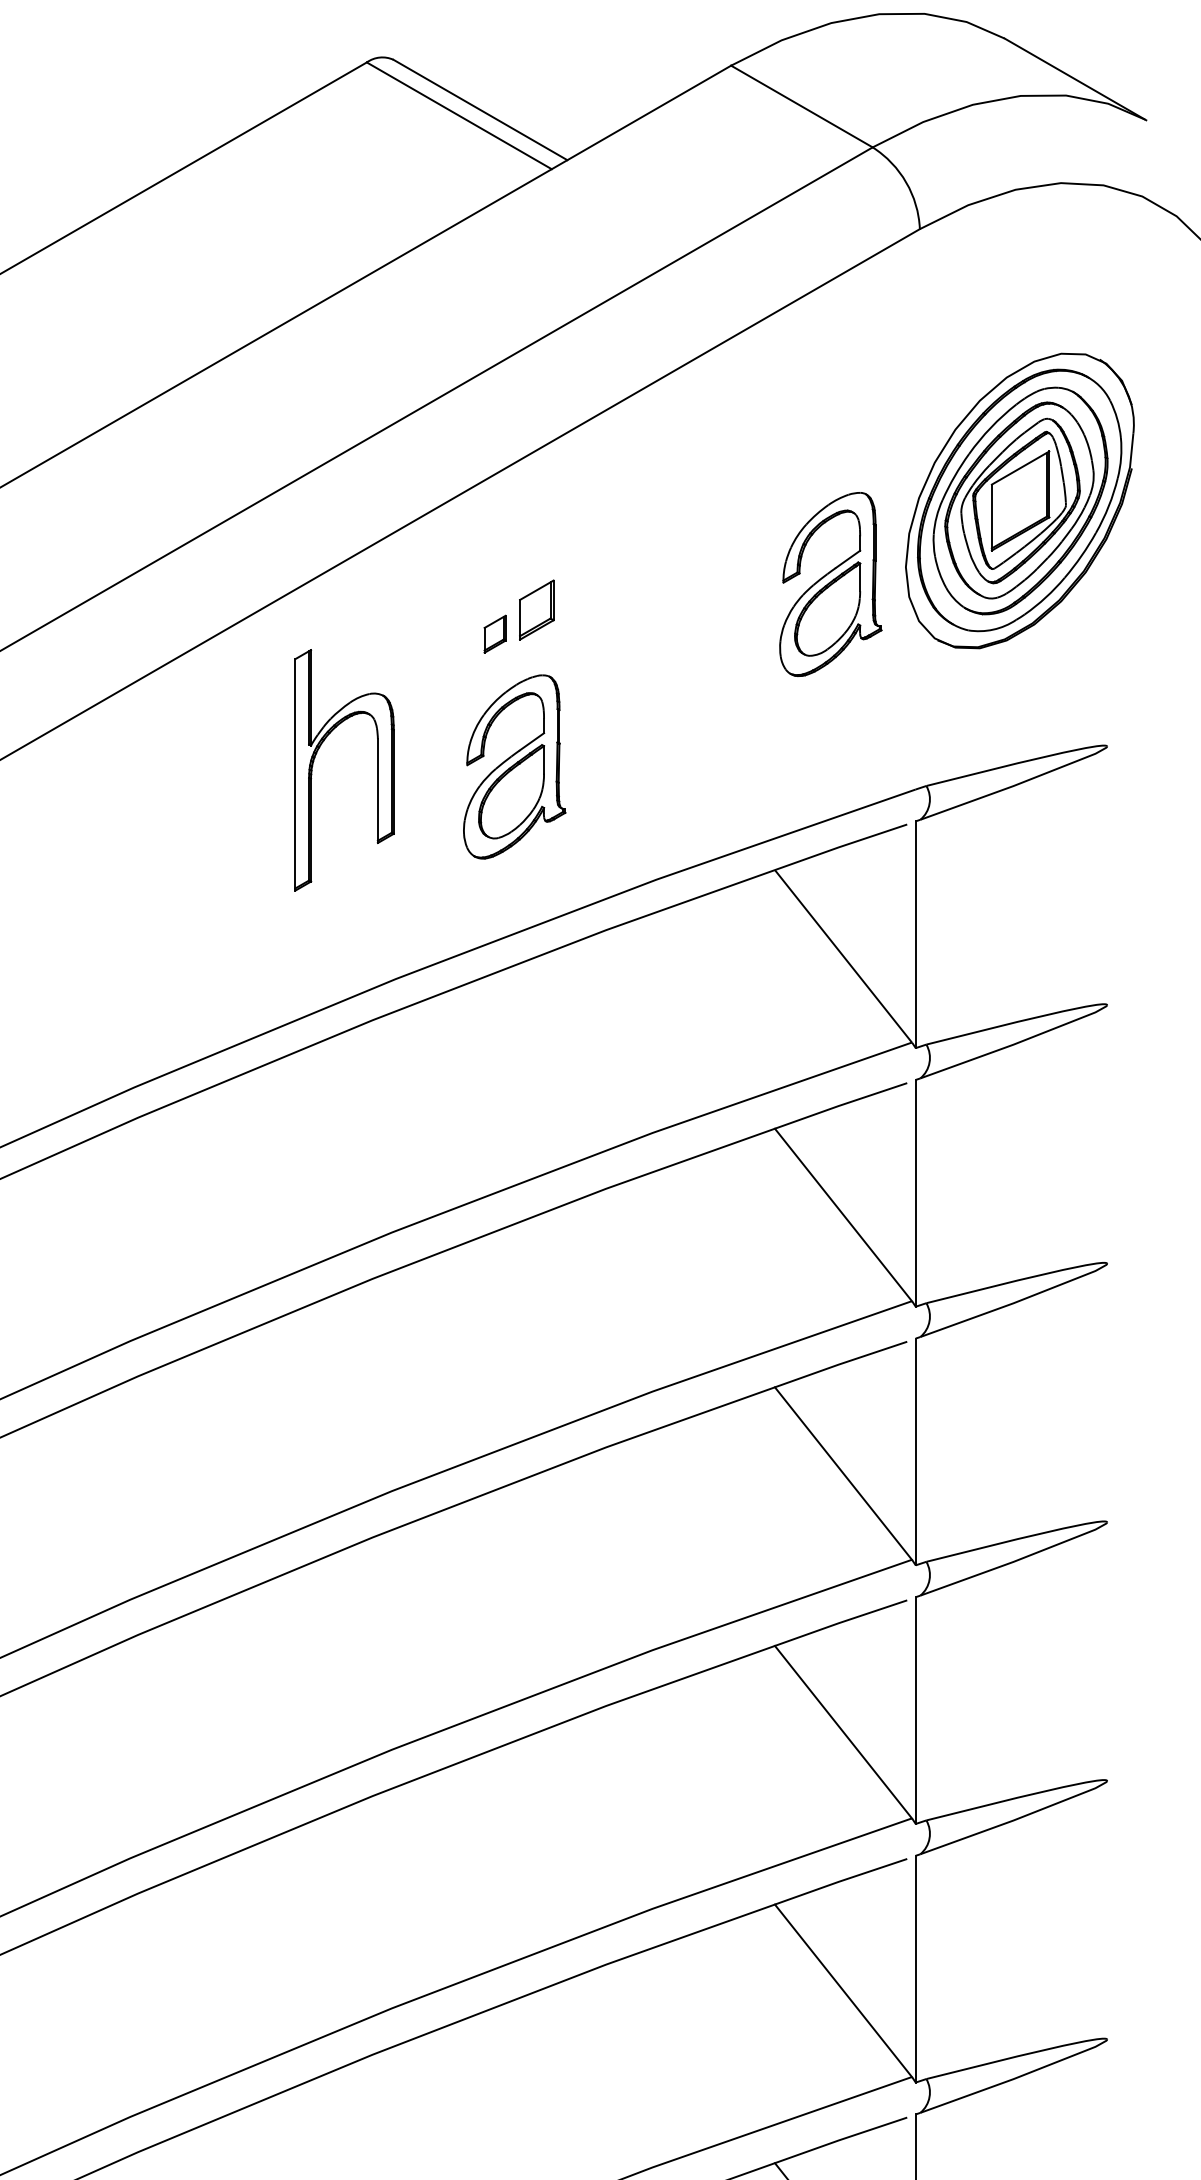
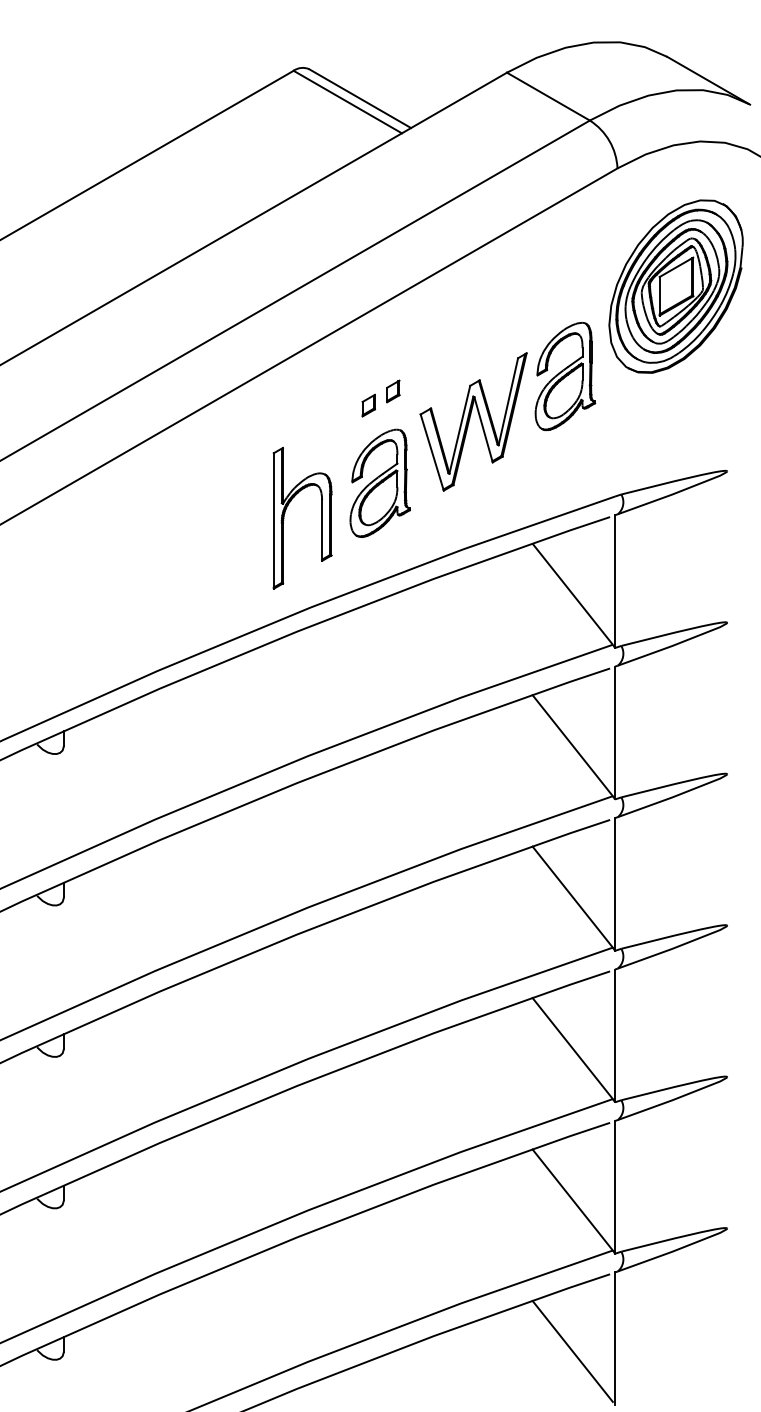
part: (1018, 500) -> (675, 286), moved
part: (537, 610) -> (393, 391), size x0.62
part: (673, 661) -> (473, 421), added
part: (317, 756) -> (286, 510), moved

